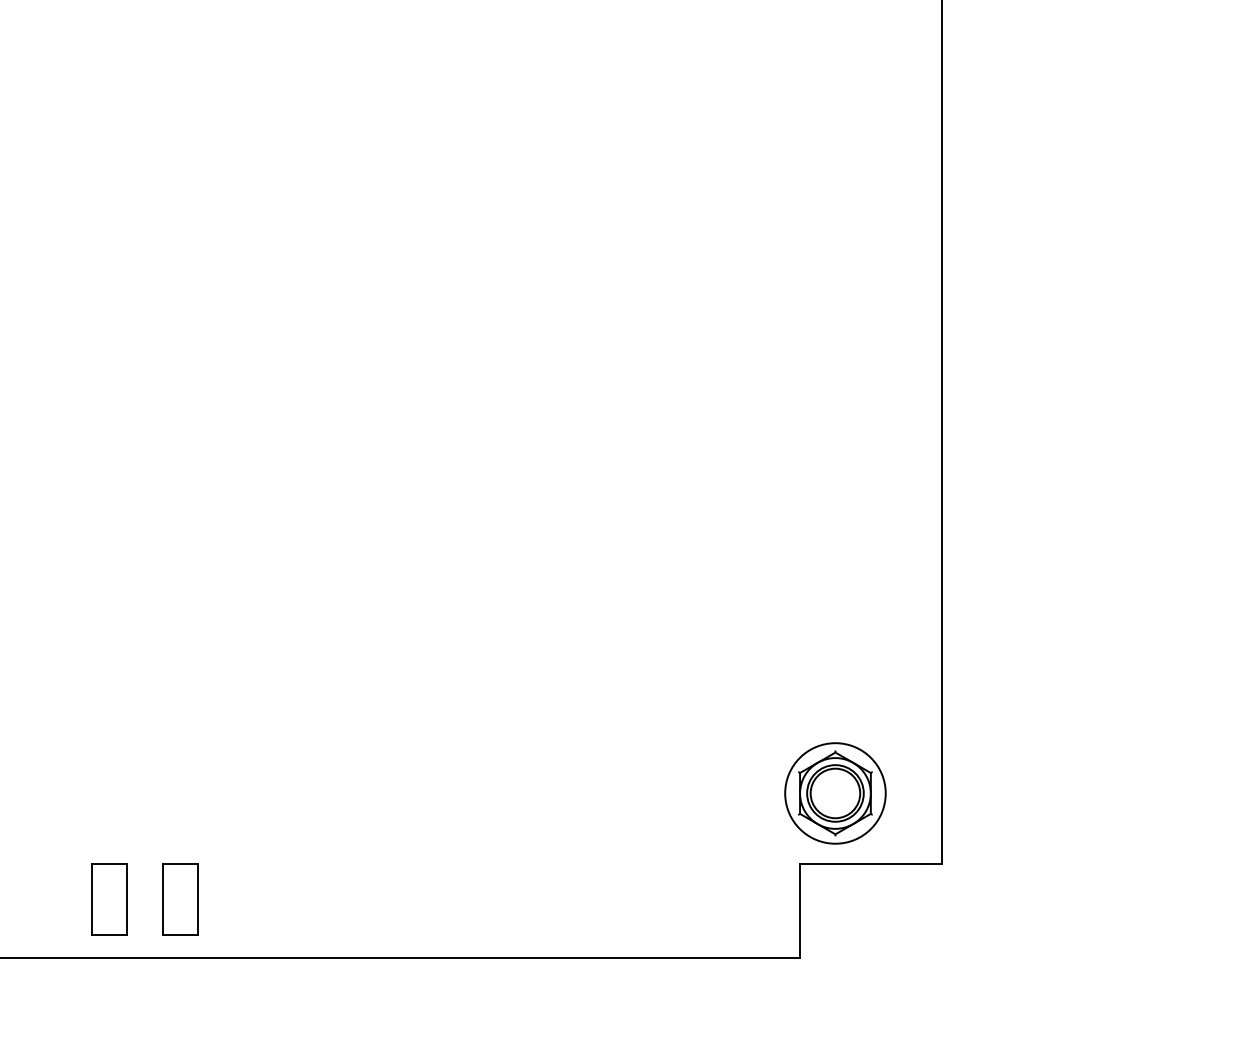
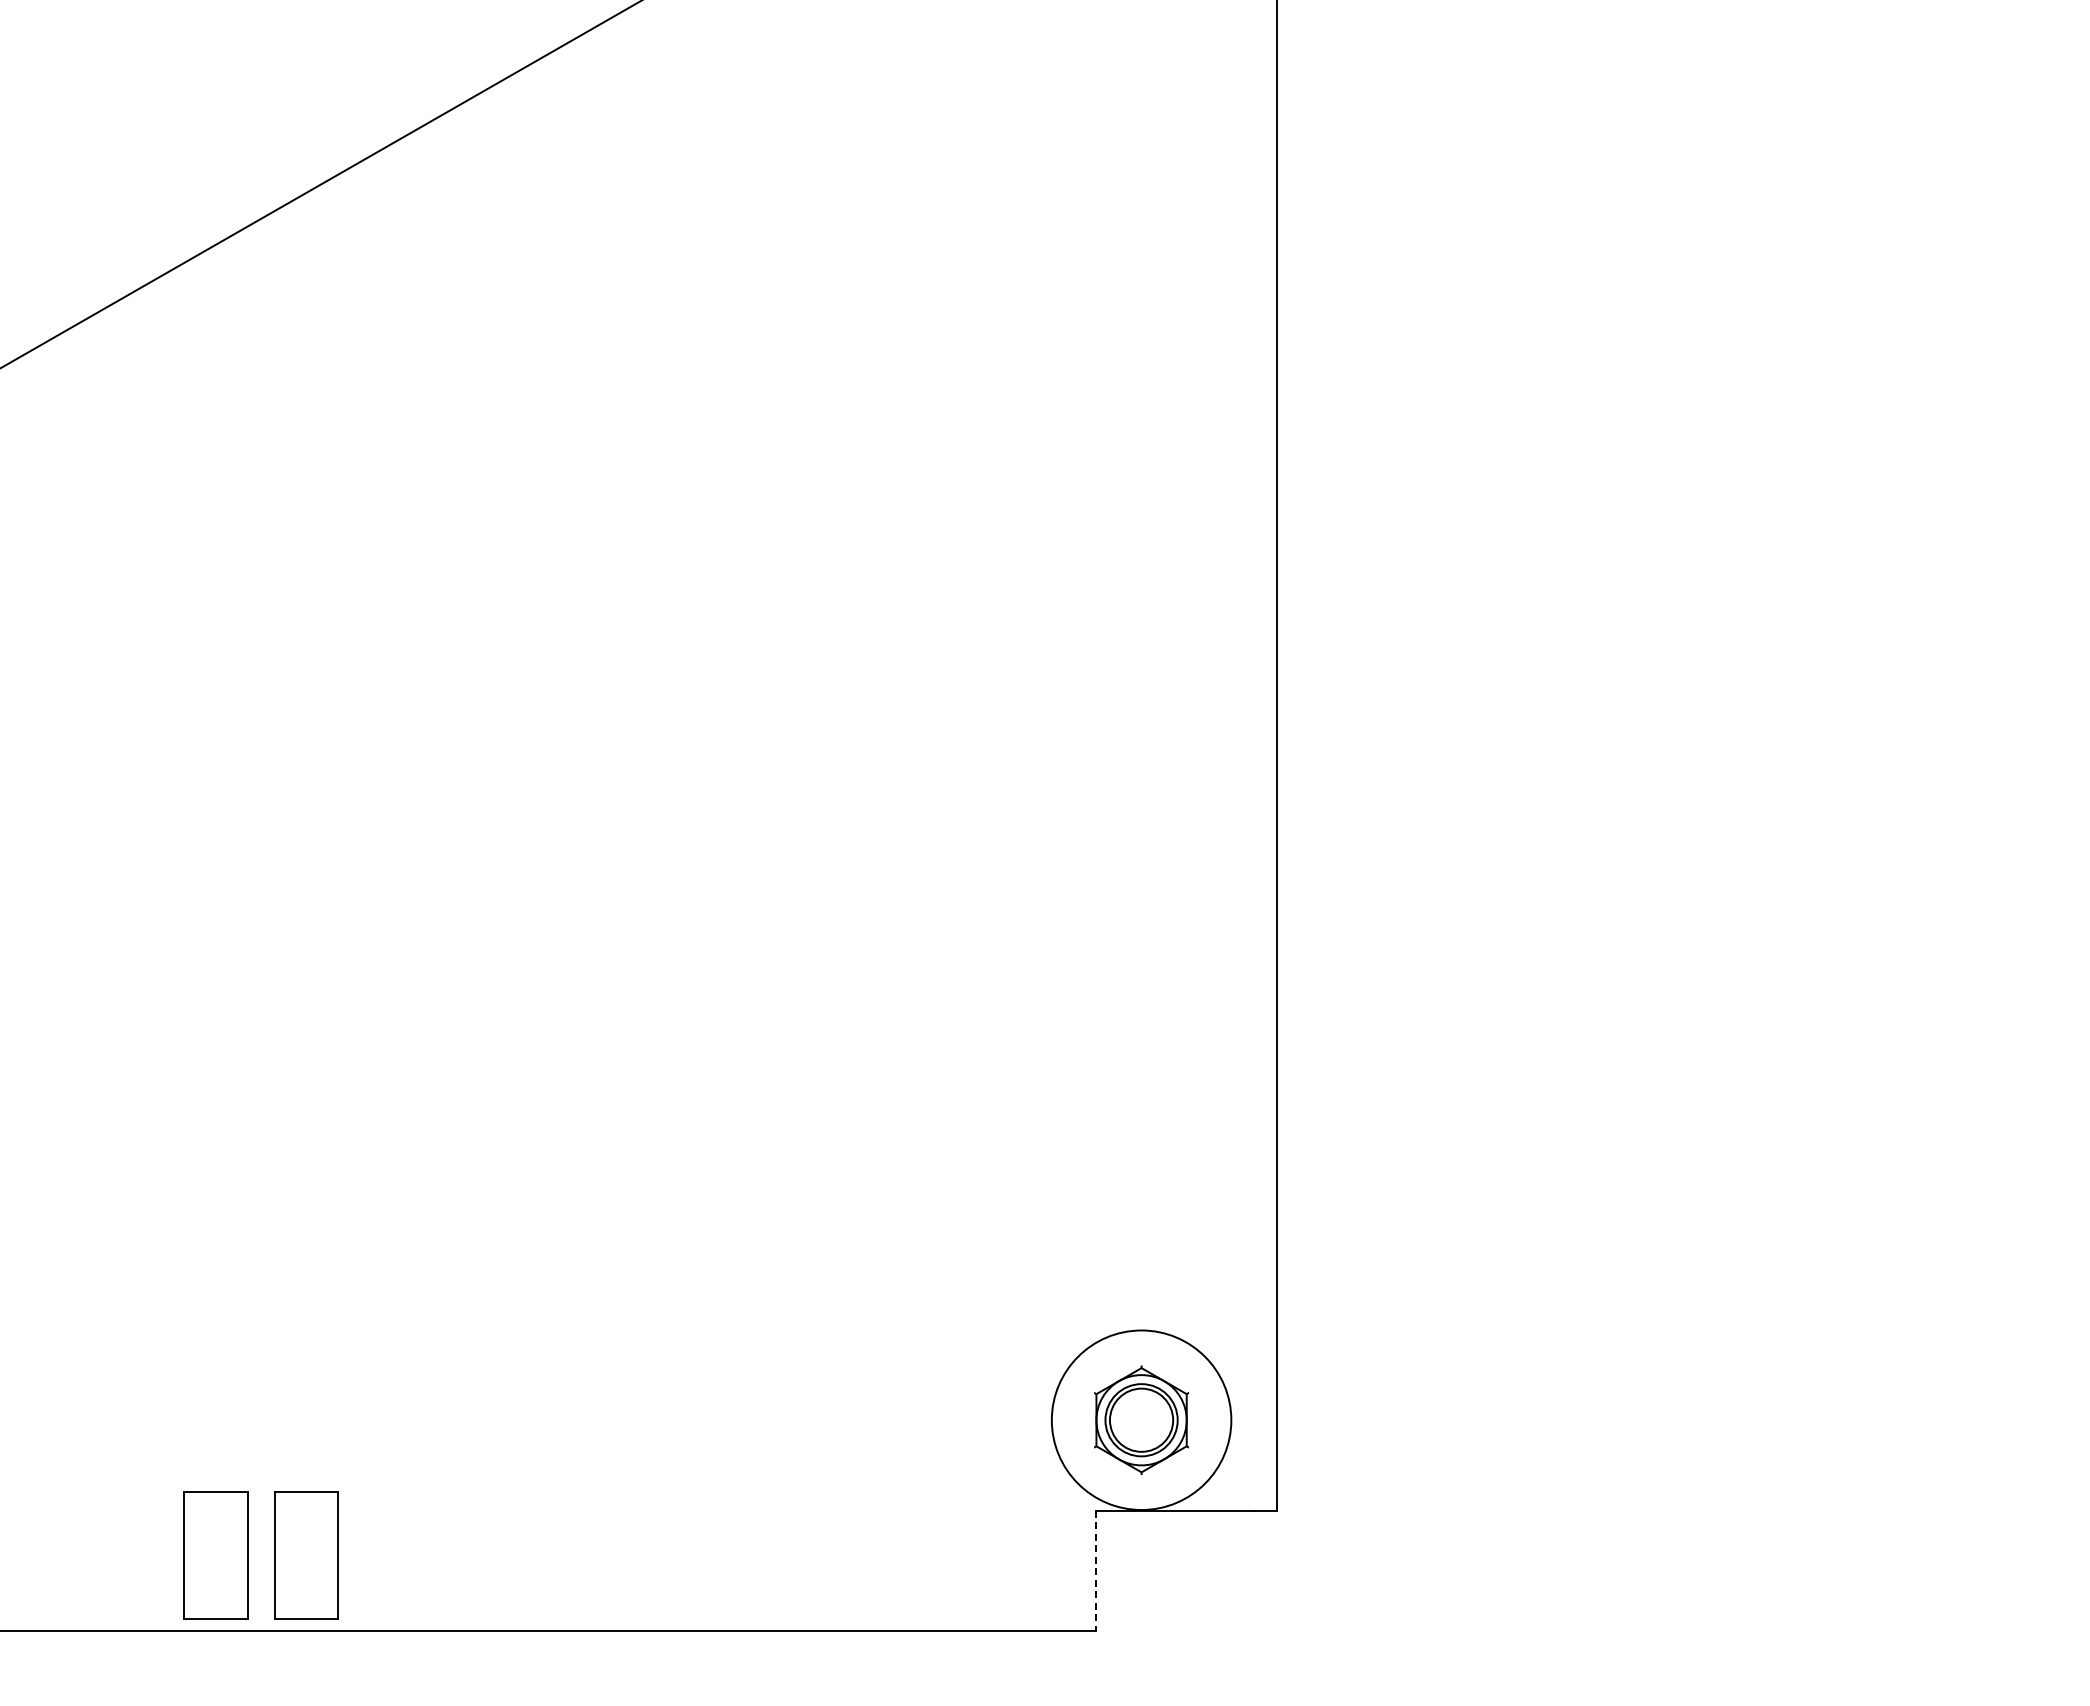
circle: (835, 793) -> (1141, 1420), size x1.4
part: (109, 899) -> (215, 1555), size x1.4
part: (180, 899) -> (306, 1555), size x1.4
line: (800, 912) -> (1096, 1571), solid -> dashed

